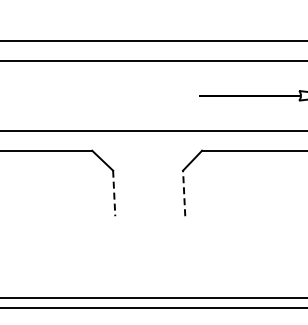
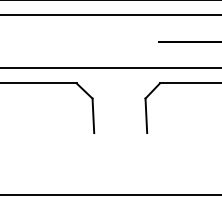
line: (114, 193) -> (93, 115), dashed -> solid
line: (184, 193) -> (146, 115), dashed -> solid

